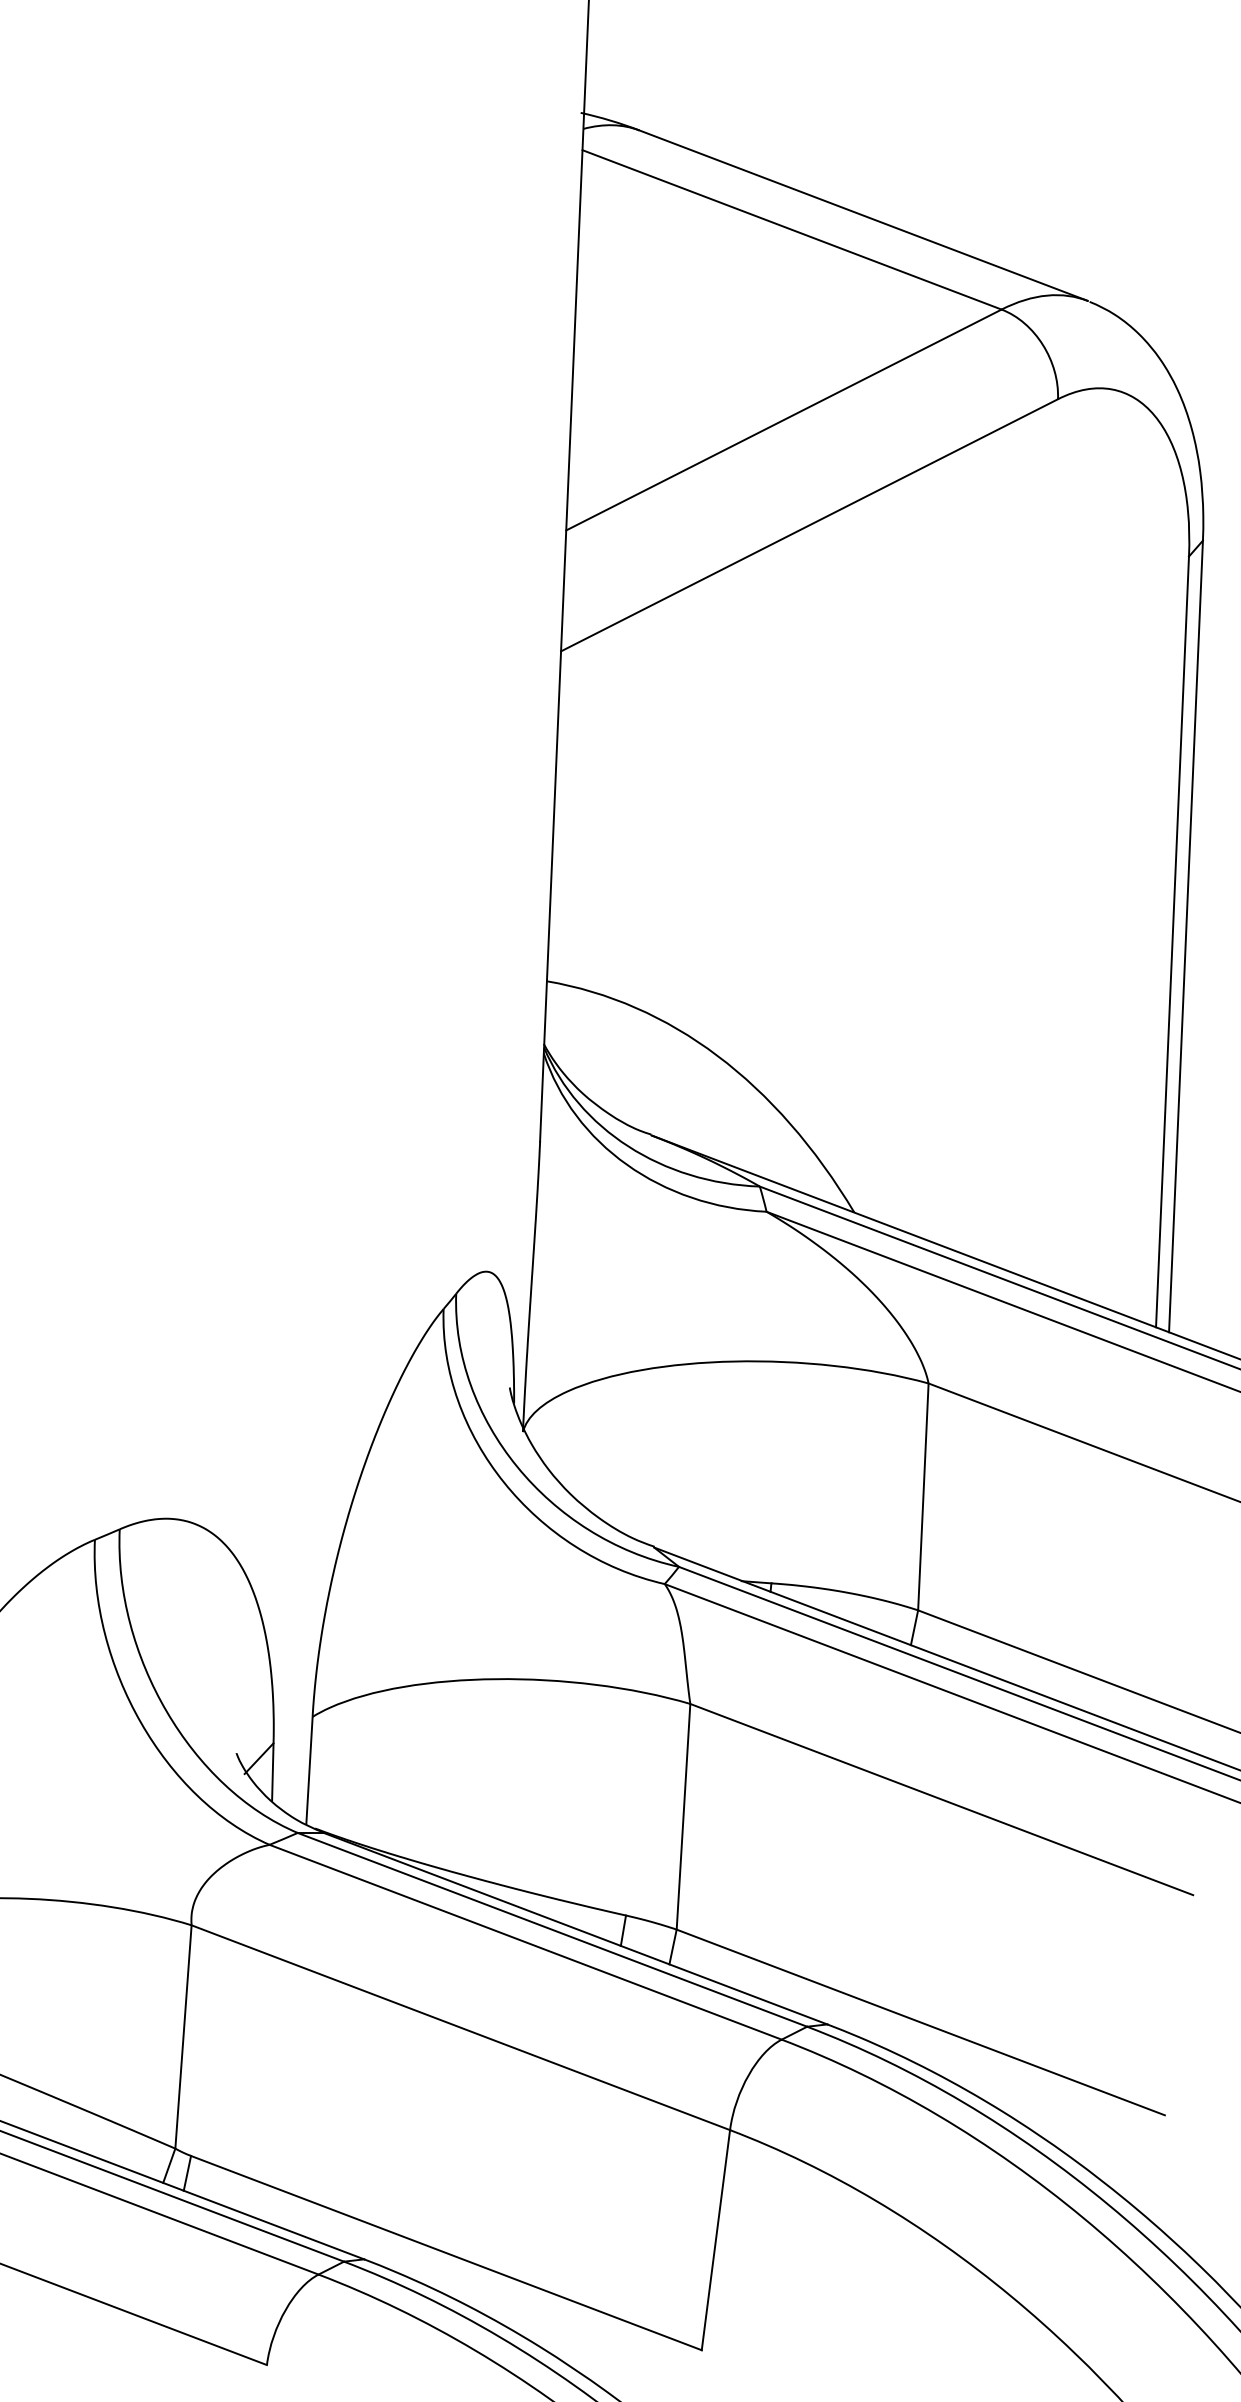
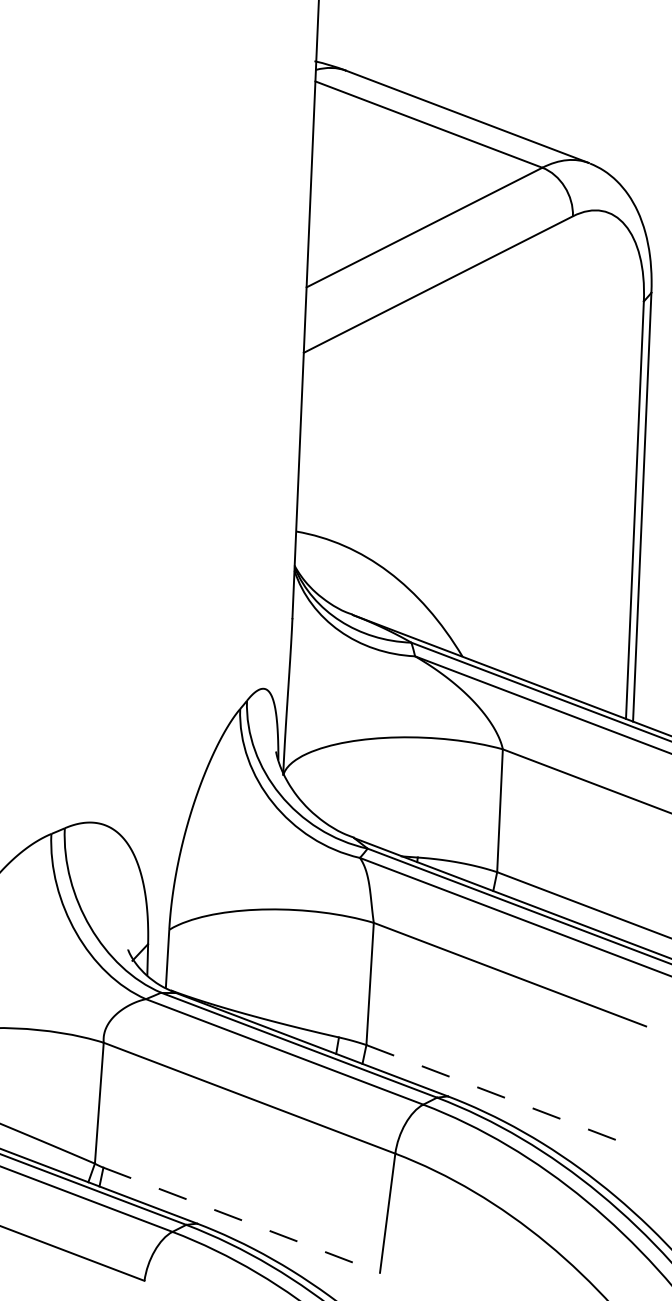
line: (922, 2022) -> (499, 1095), solid -> dashed
line: (445, 2253) -> (241, 1220), solid -> dashed

